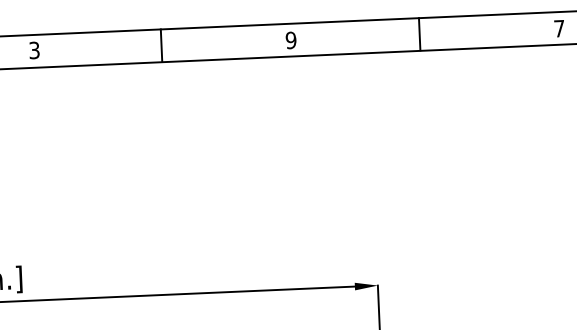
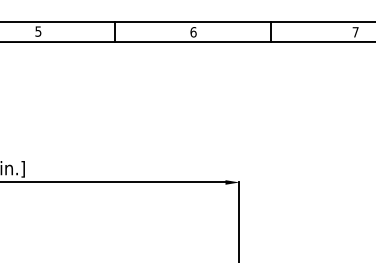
text: (291, 40) -> (193, 32), 9 -> 6
text: (34, 48) -> (38, 30), 3 -> 5

